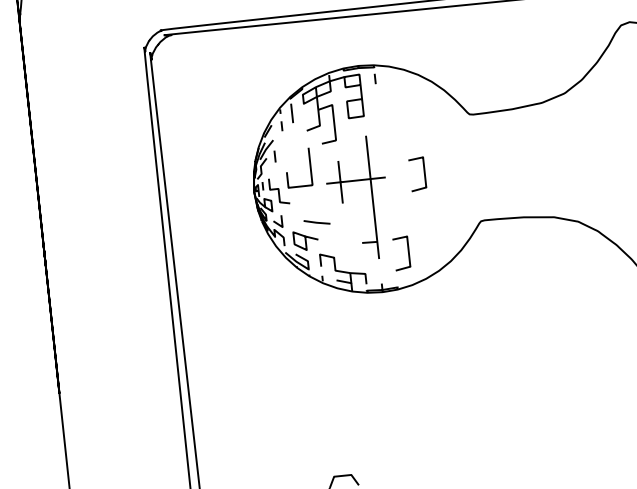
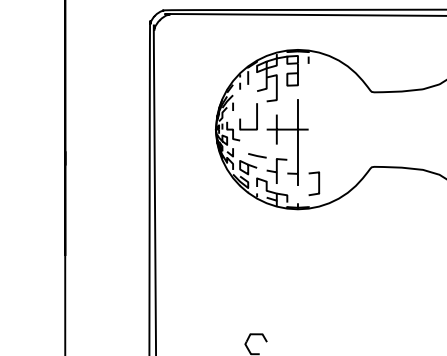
curve: (423, 173) -> (335, 129), removed
part: (346, 240) -> (276, 170), added

